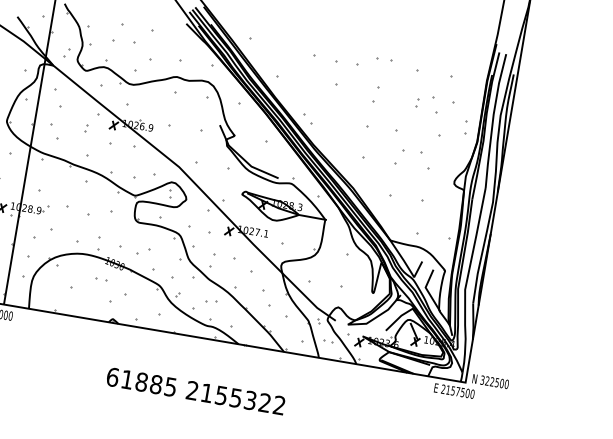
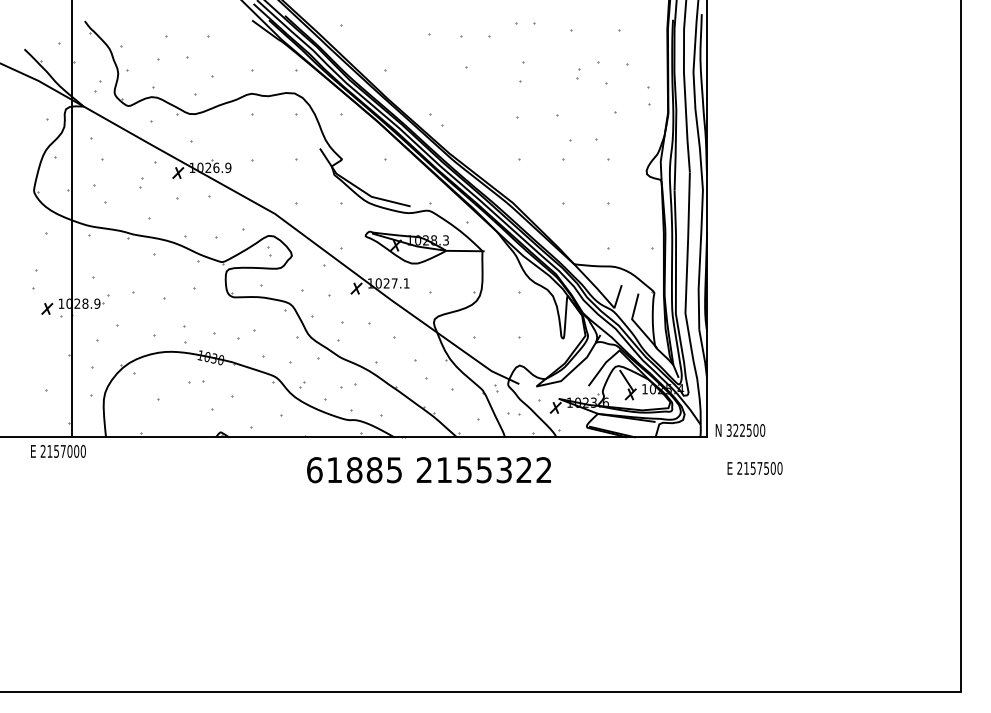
text: (195, 391) -> (428, 470), moved
text: (454, 391) -> (754, 468), moved

